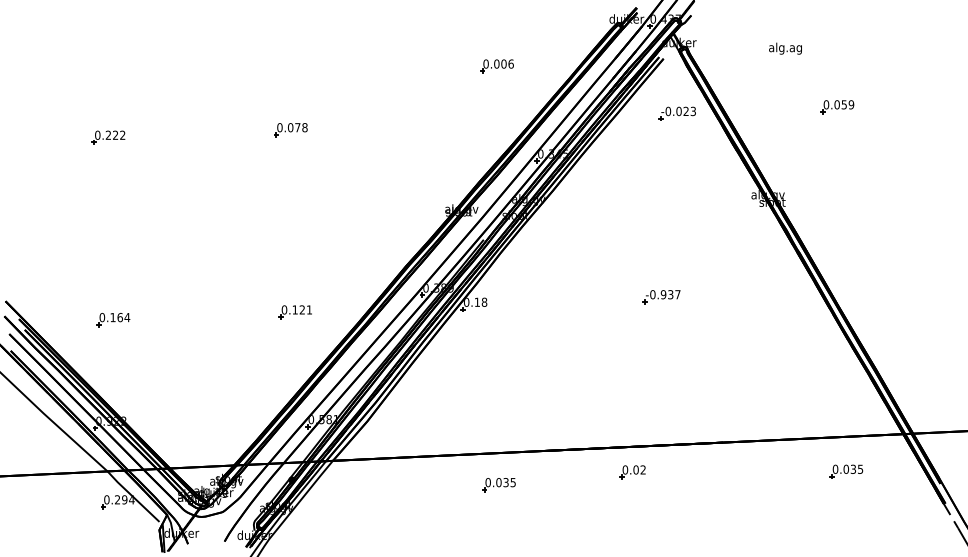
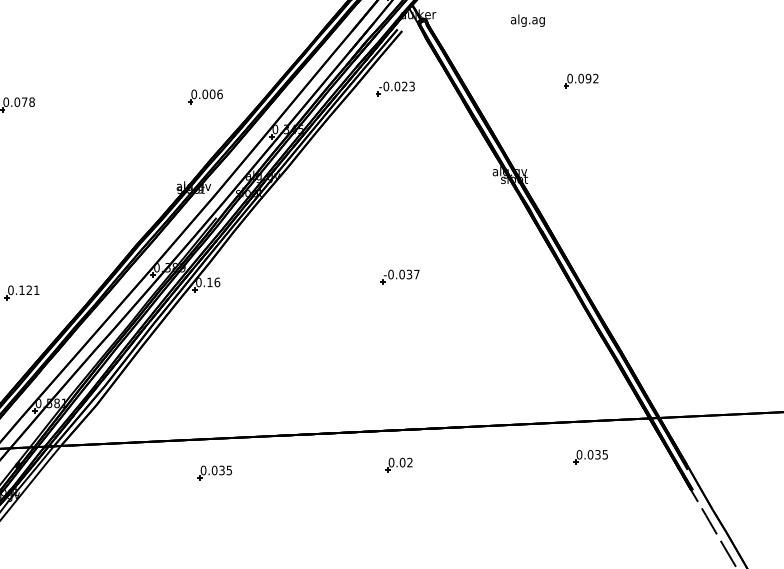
part: (496, 66) -> (204, 96), moved
text: (847, 104) -> (591, 78), 0.059 -> 0.092
part: (676, 113) -> (394, 88), moved
text: (663, 294) -> (401, 274), -0.937 -> -0.037
text: (484, 301) -> (217, 281), 0.18 -> 0.16
part: (632, 472) -> (398, 465), moved
part: (498, 485) -> (214, 473), moved

